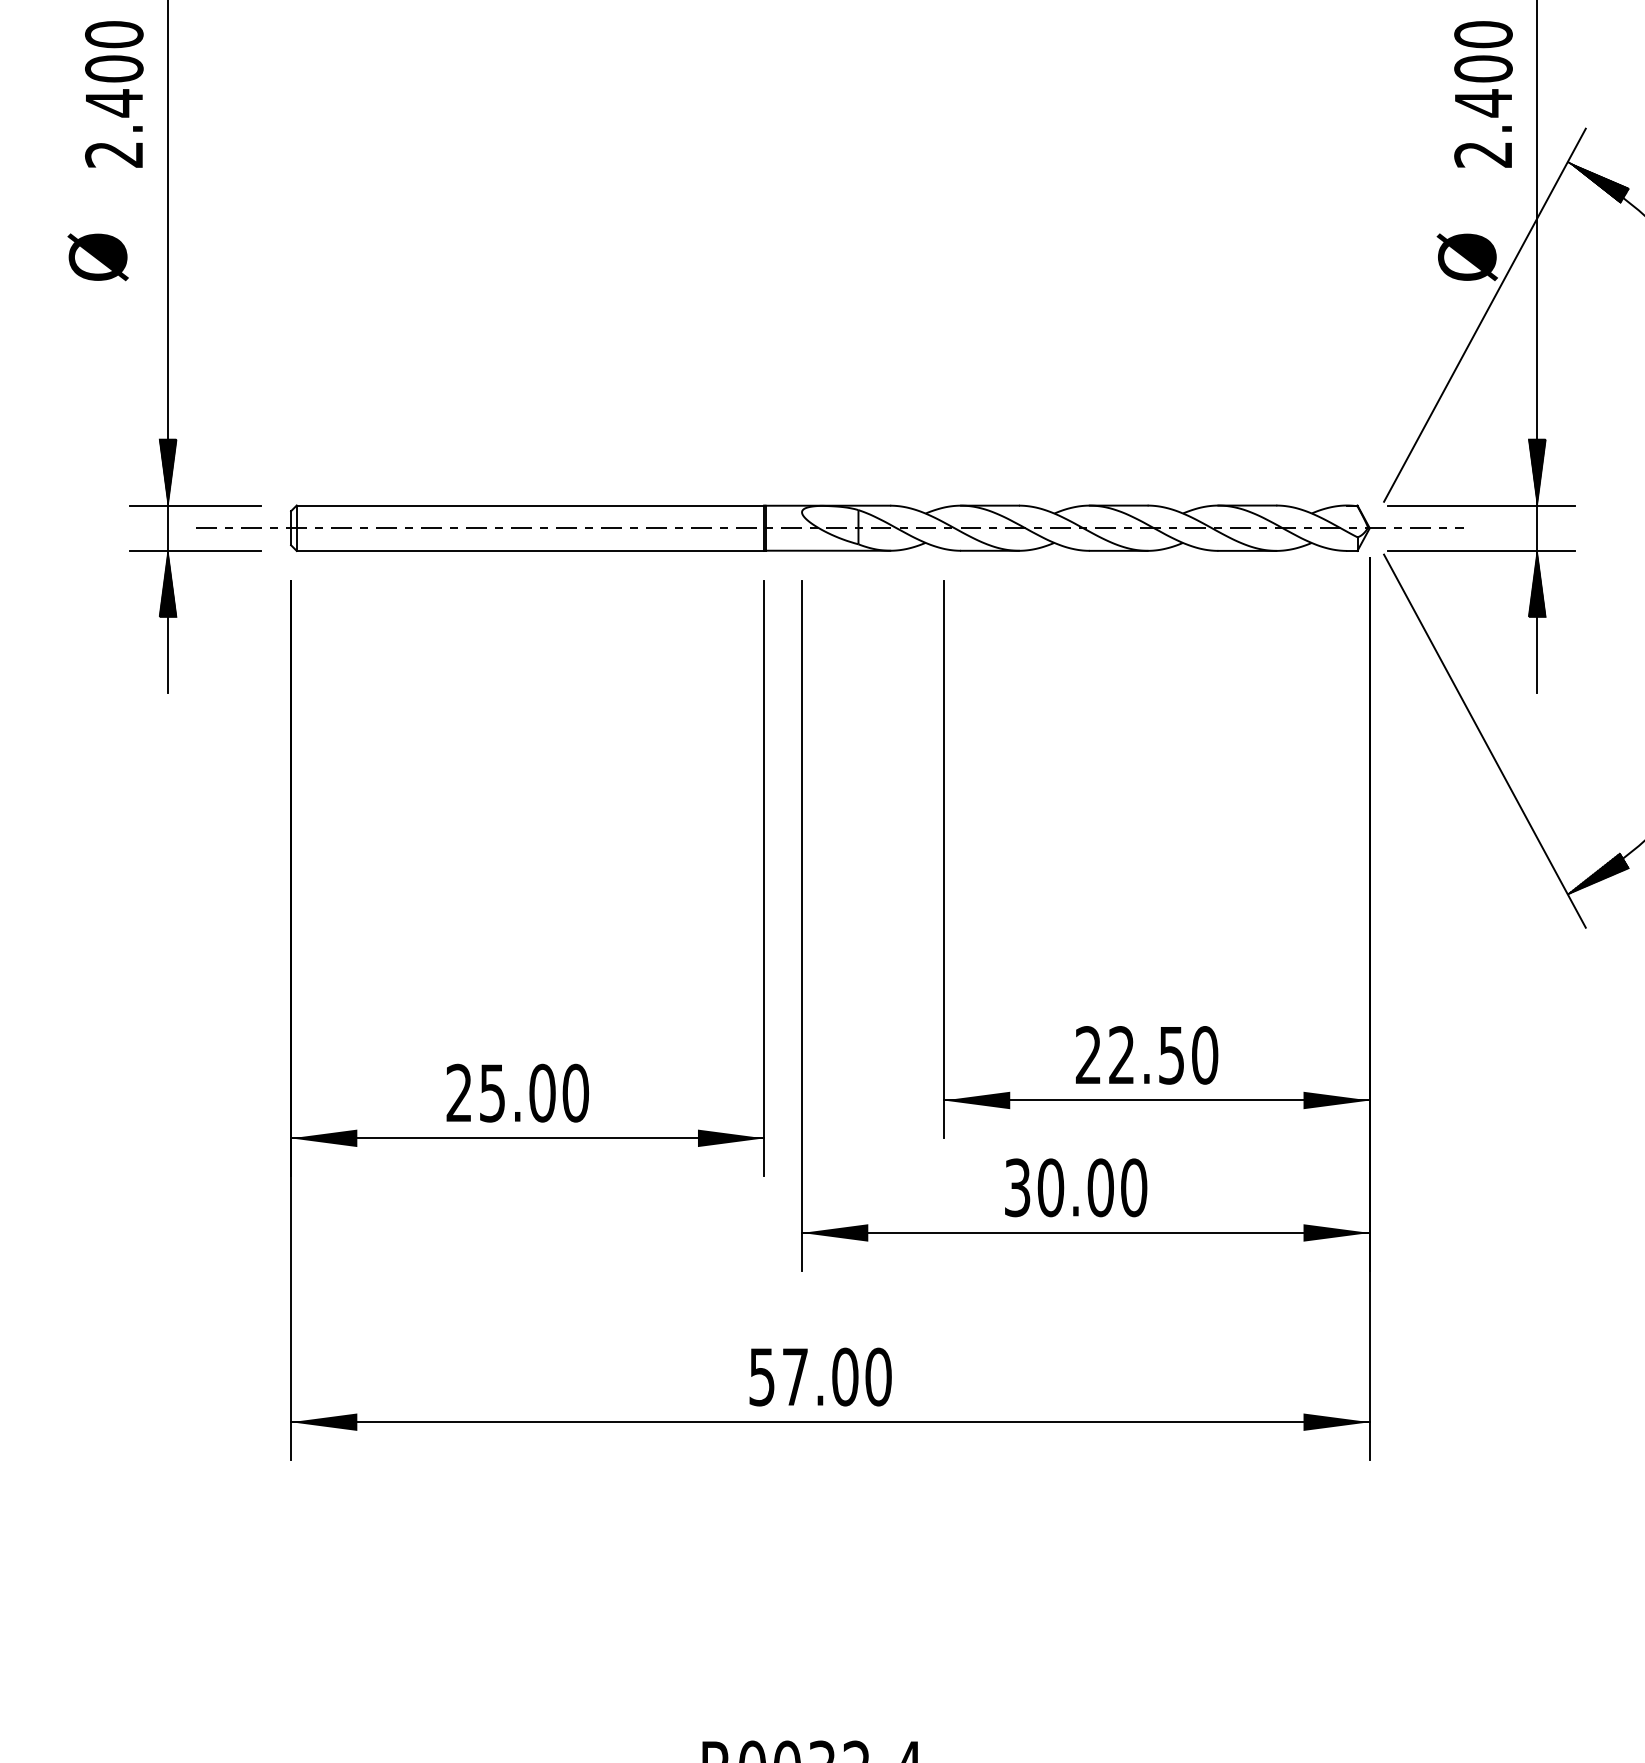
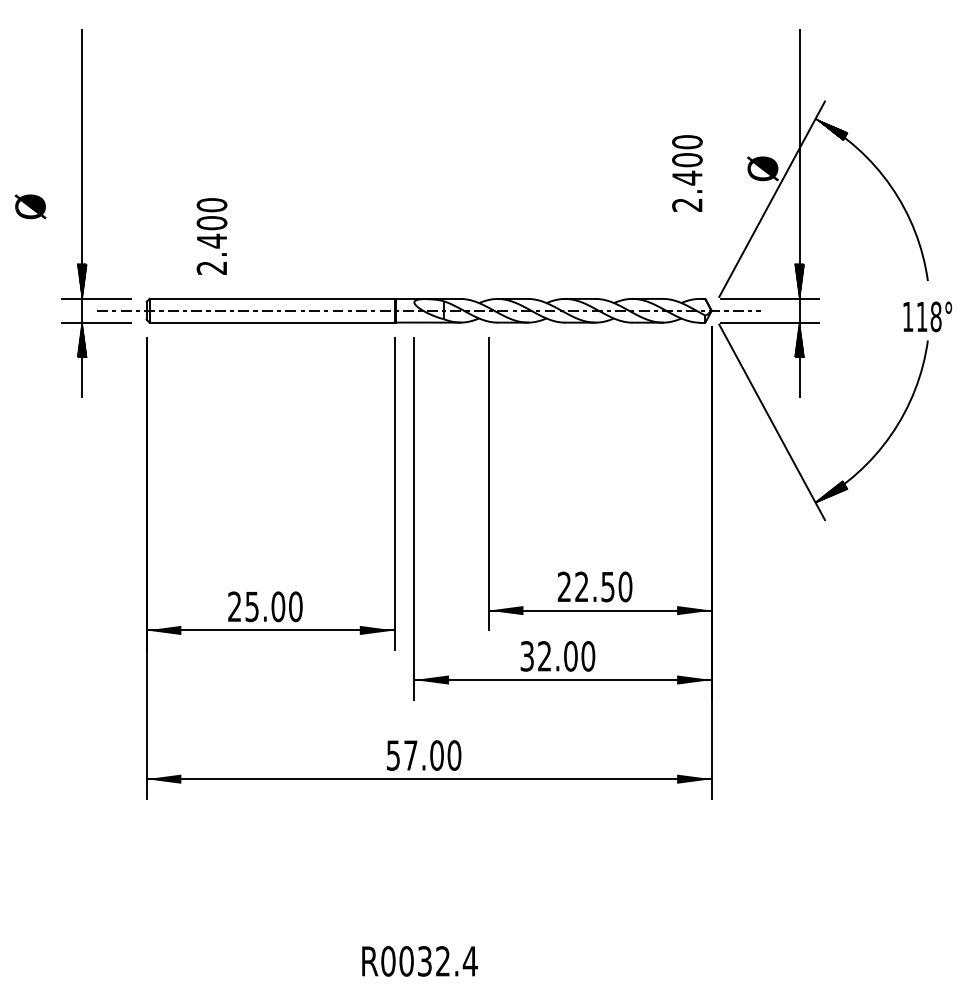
text: (113, 94) -> (211, 236), moved
text: (1483, 94) -> (687, 173), moved
text: (98, 256) -> (30, 206), moved
text: (1050, 1188) -> (544, 656), 30.00 -> 32.00

